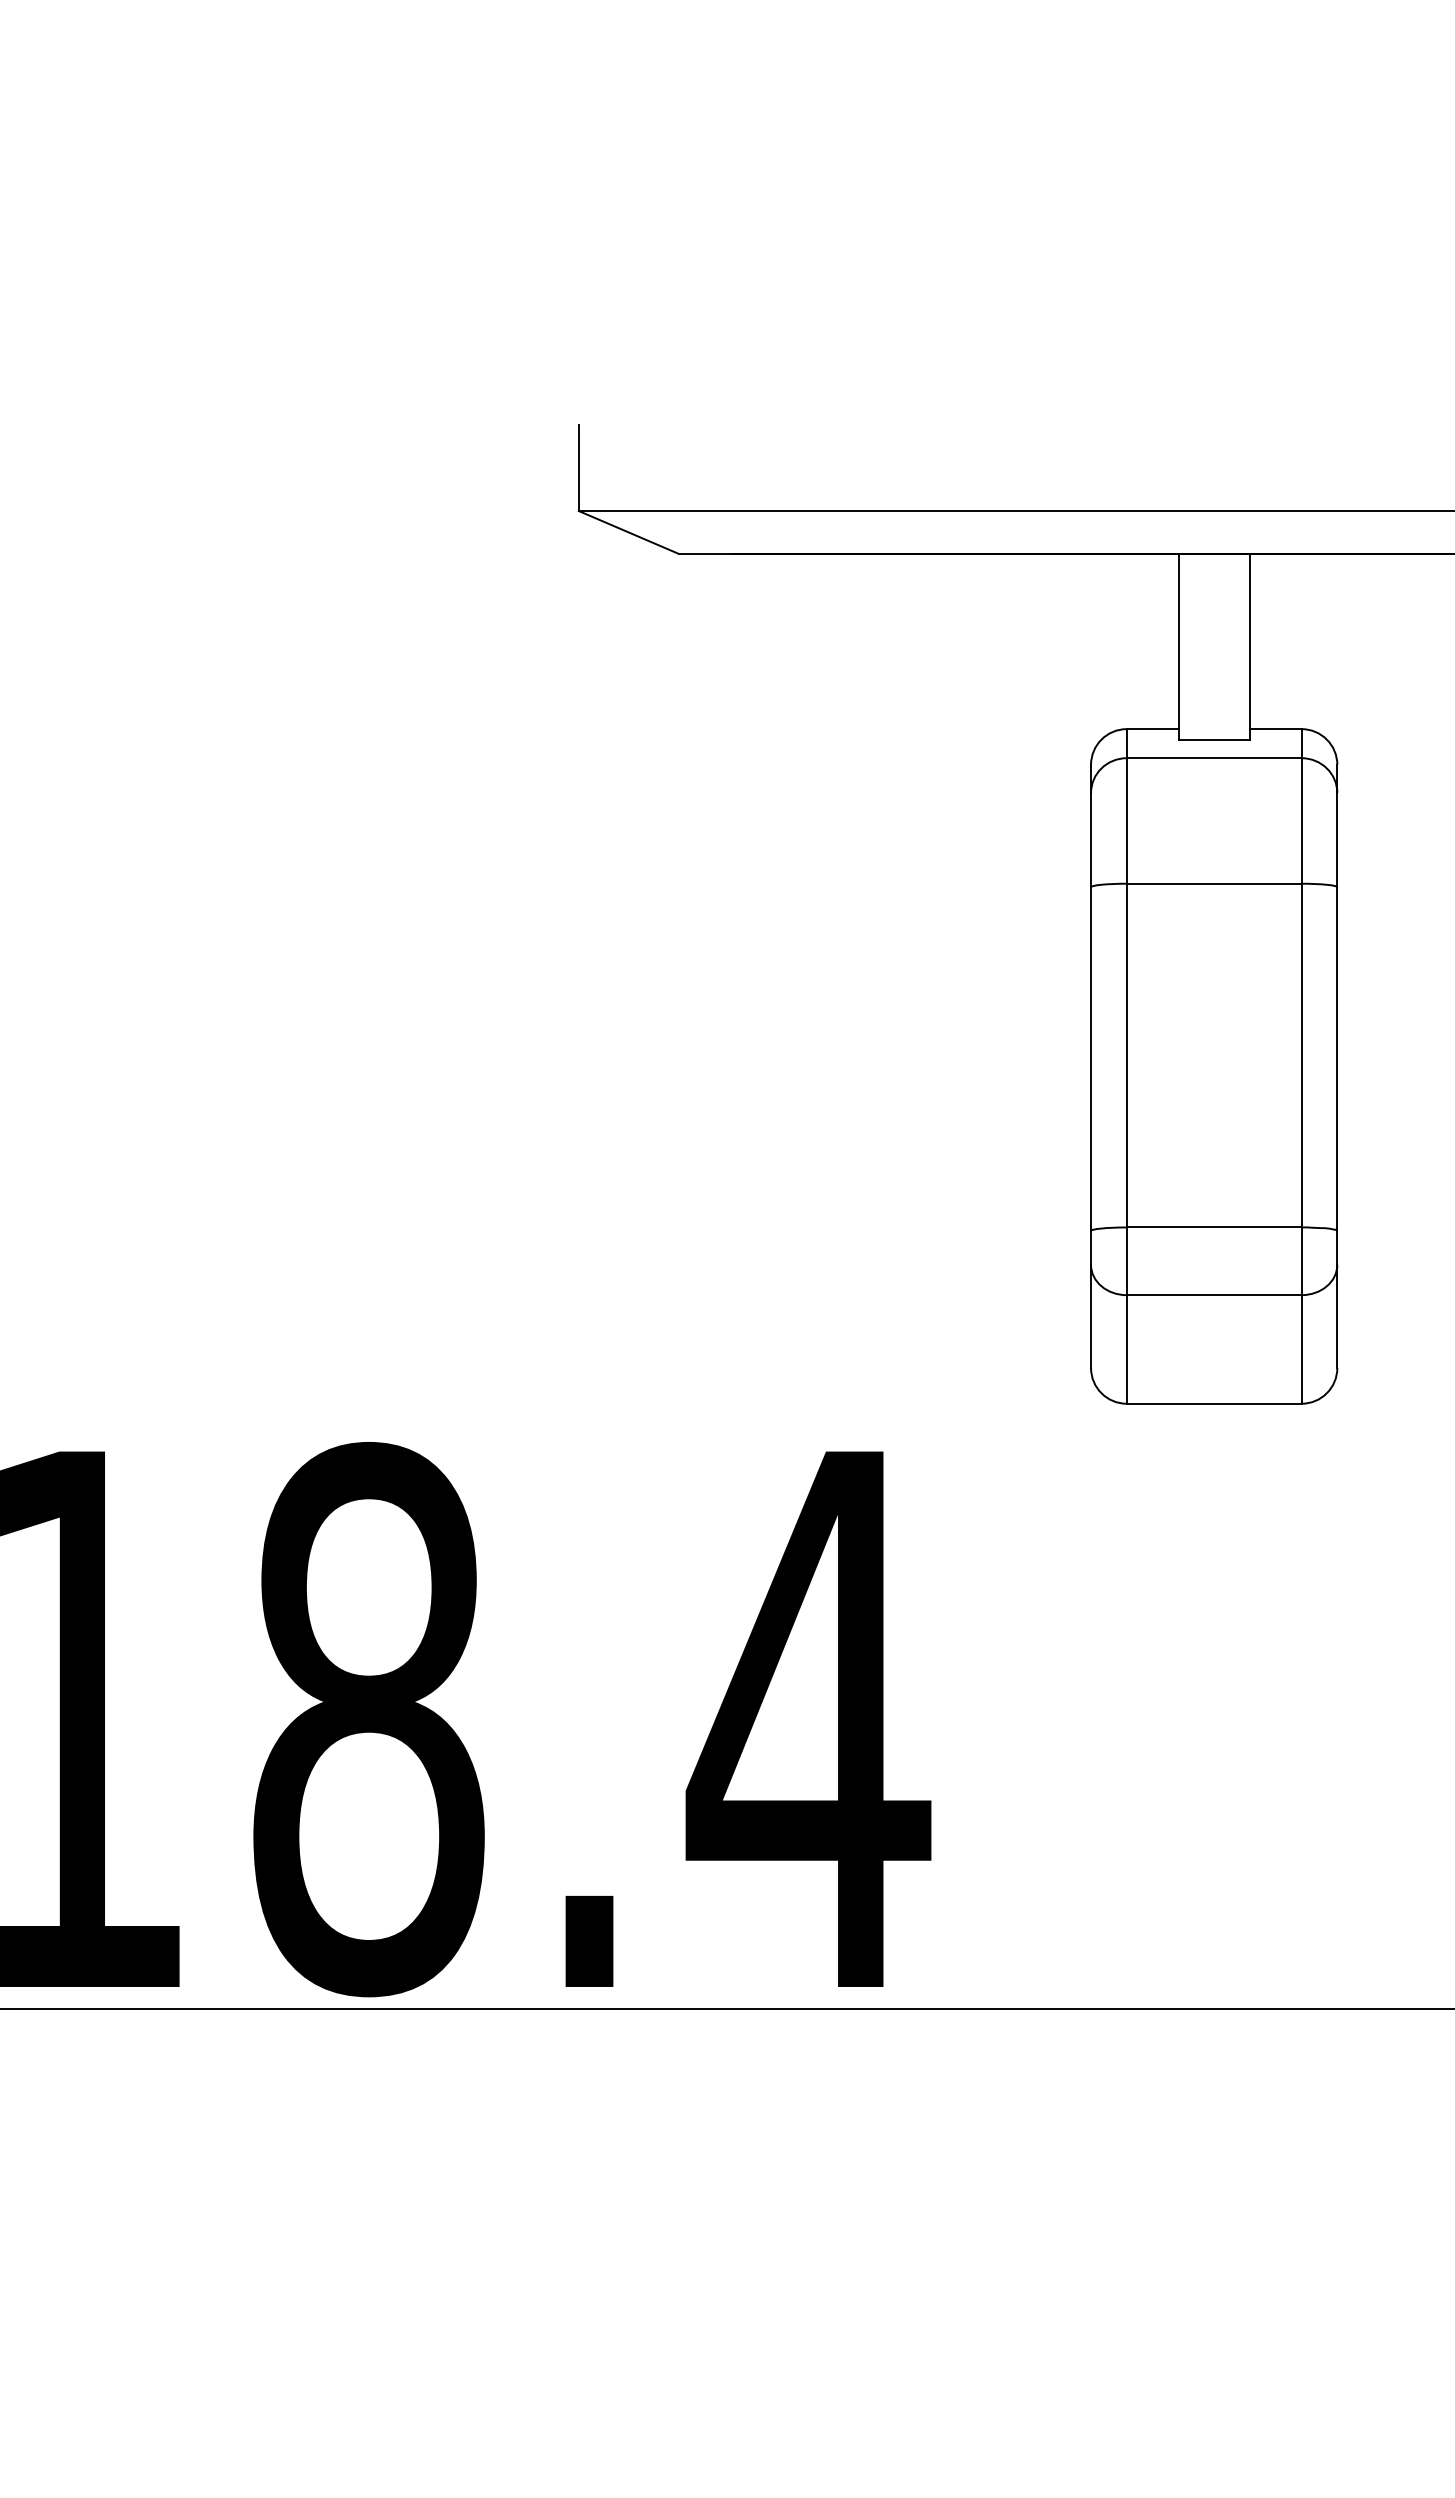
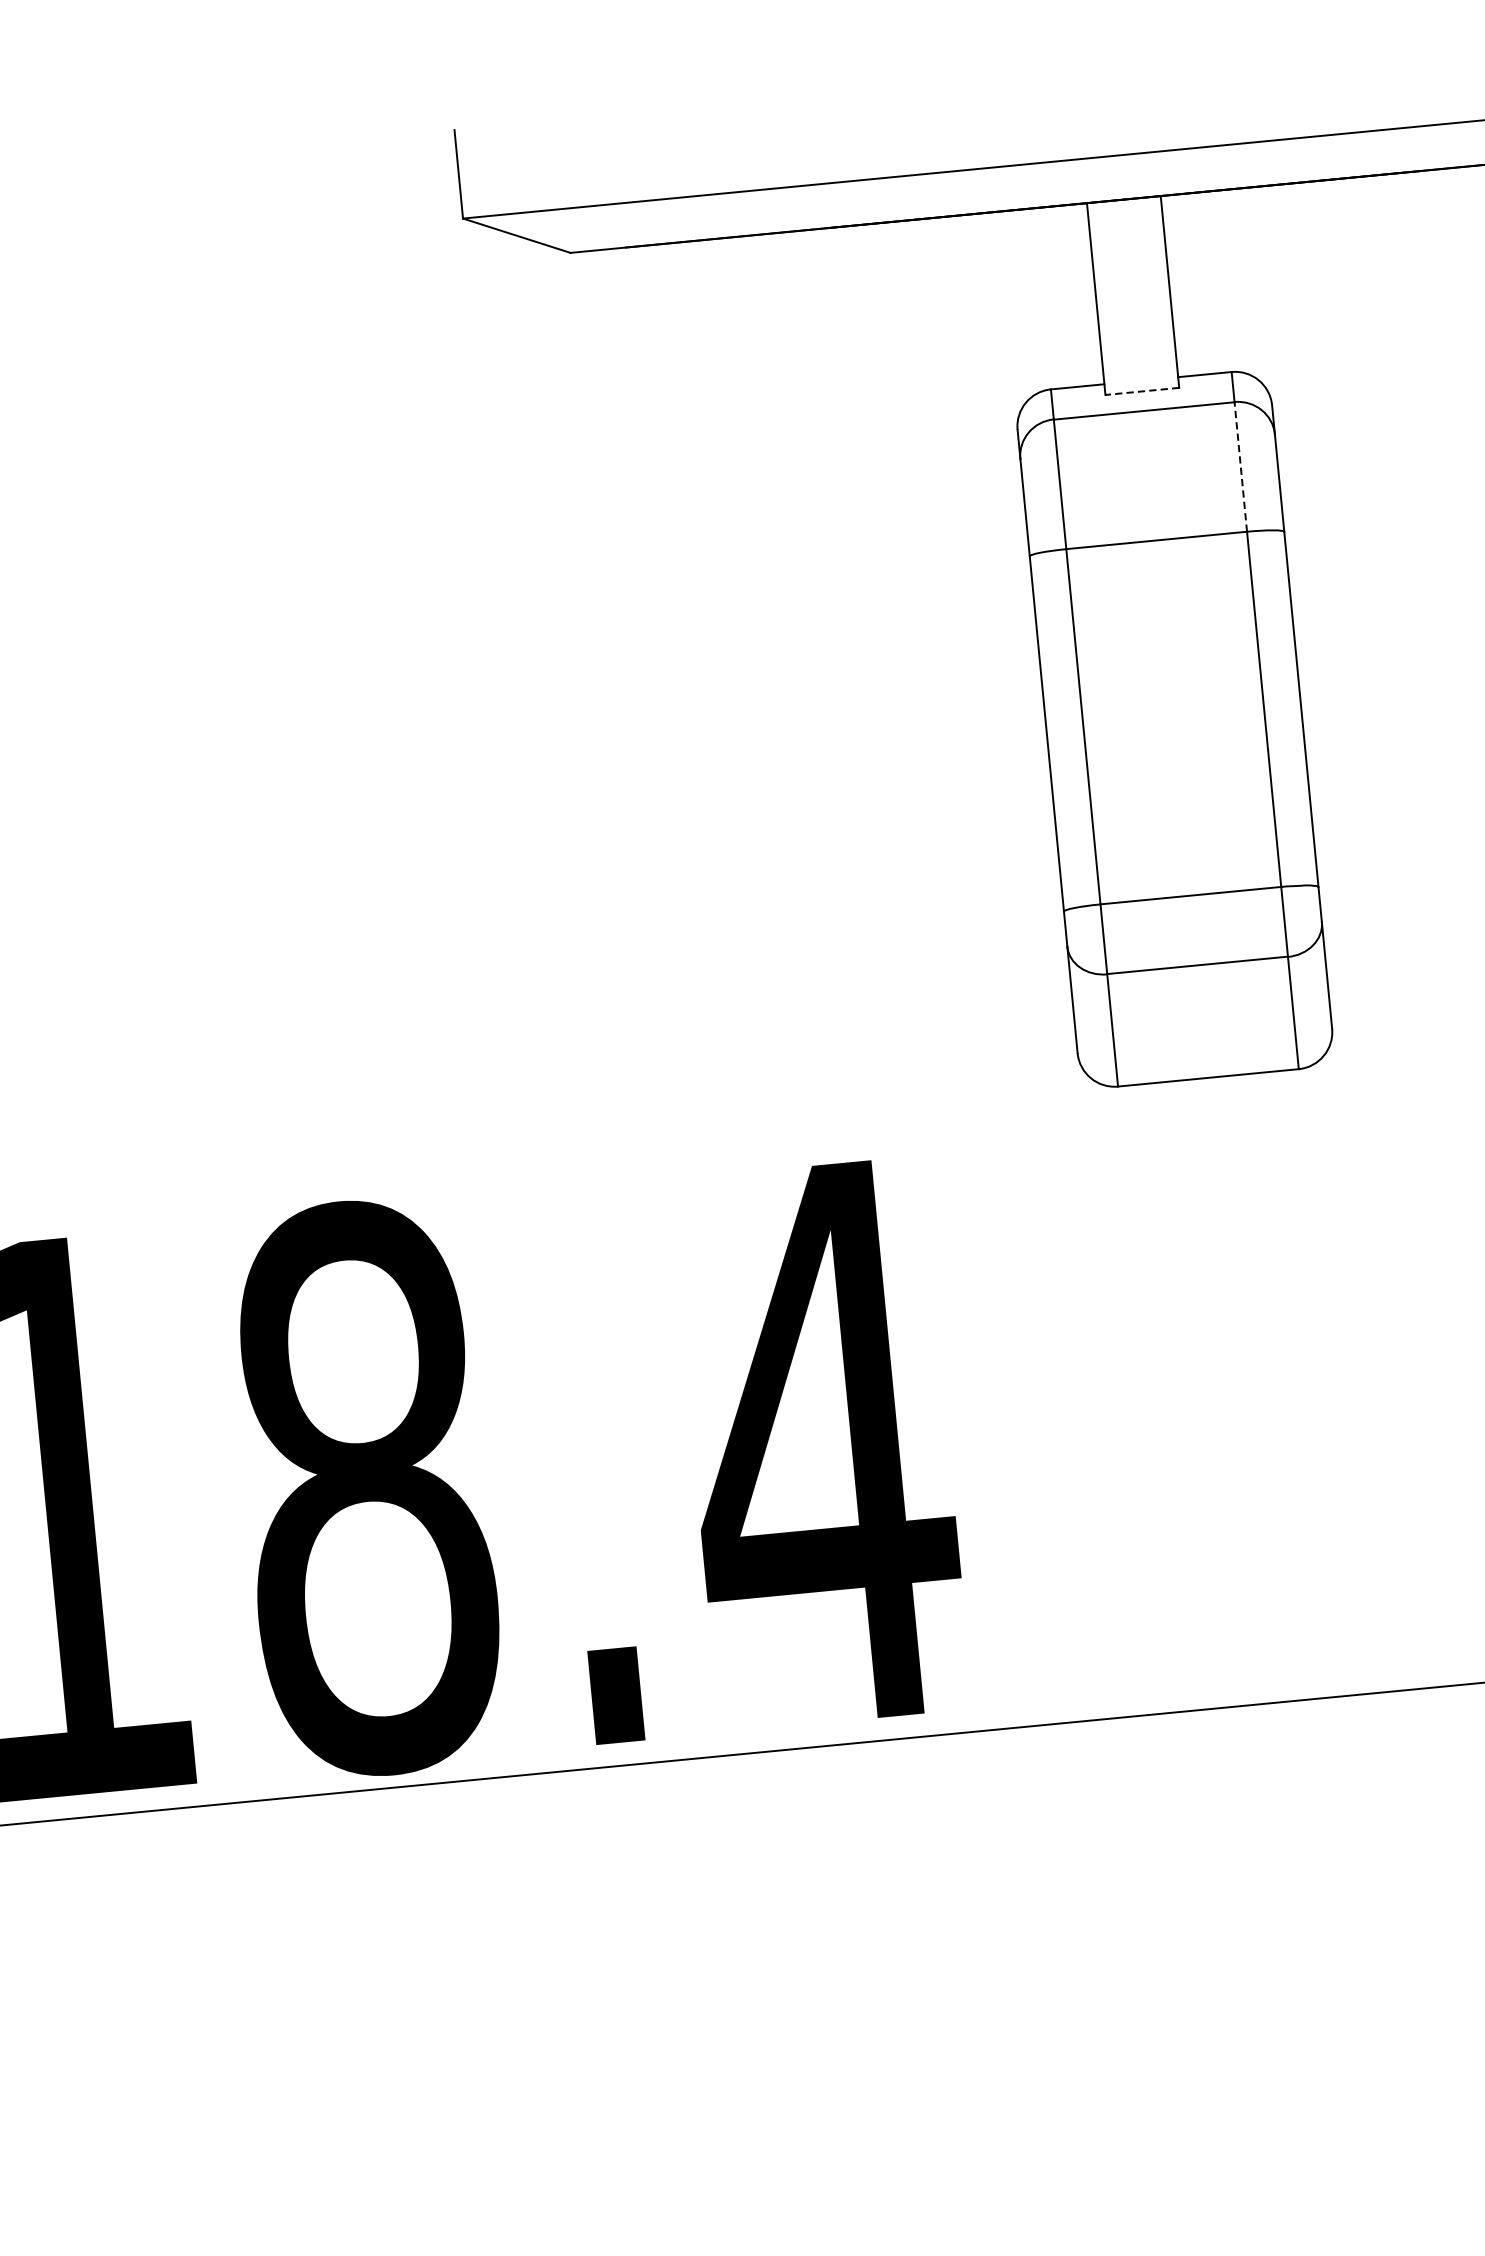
line: (1214, 739) -> (1142, 391), solid -> dashed
line: (1301, 821) -> (1240, 467), solid -> dashed

